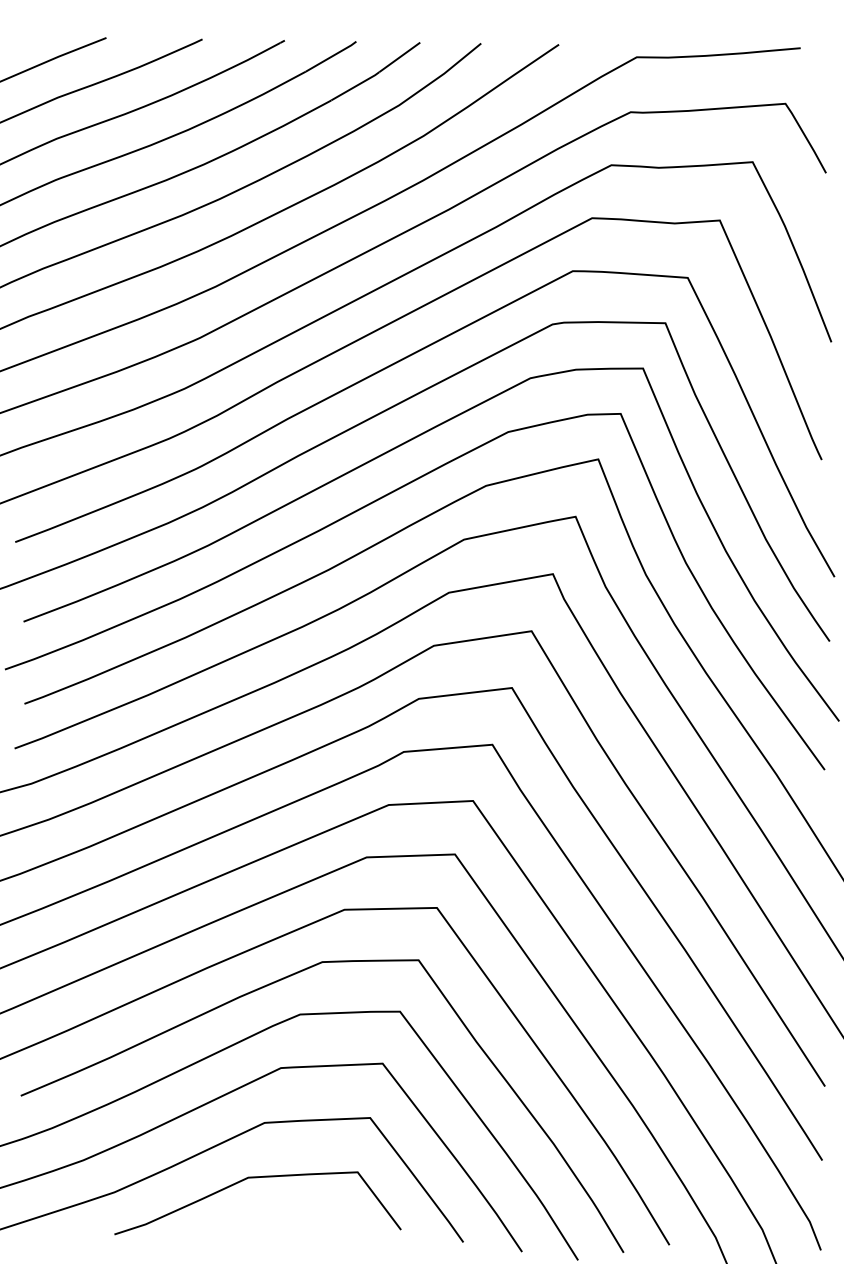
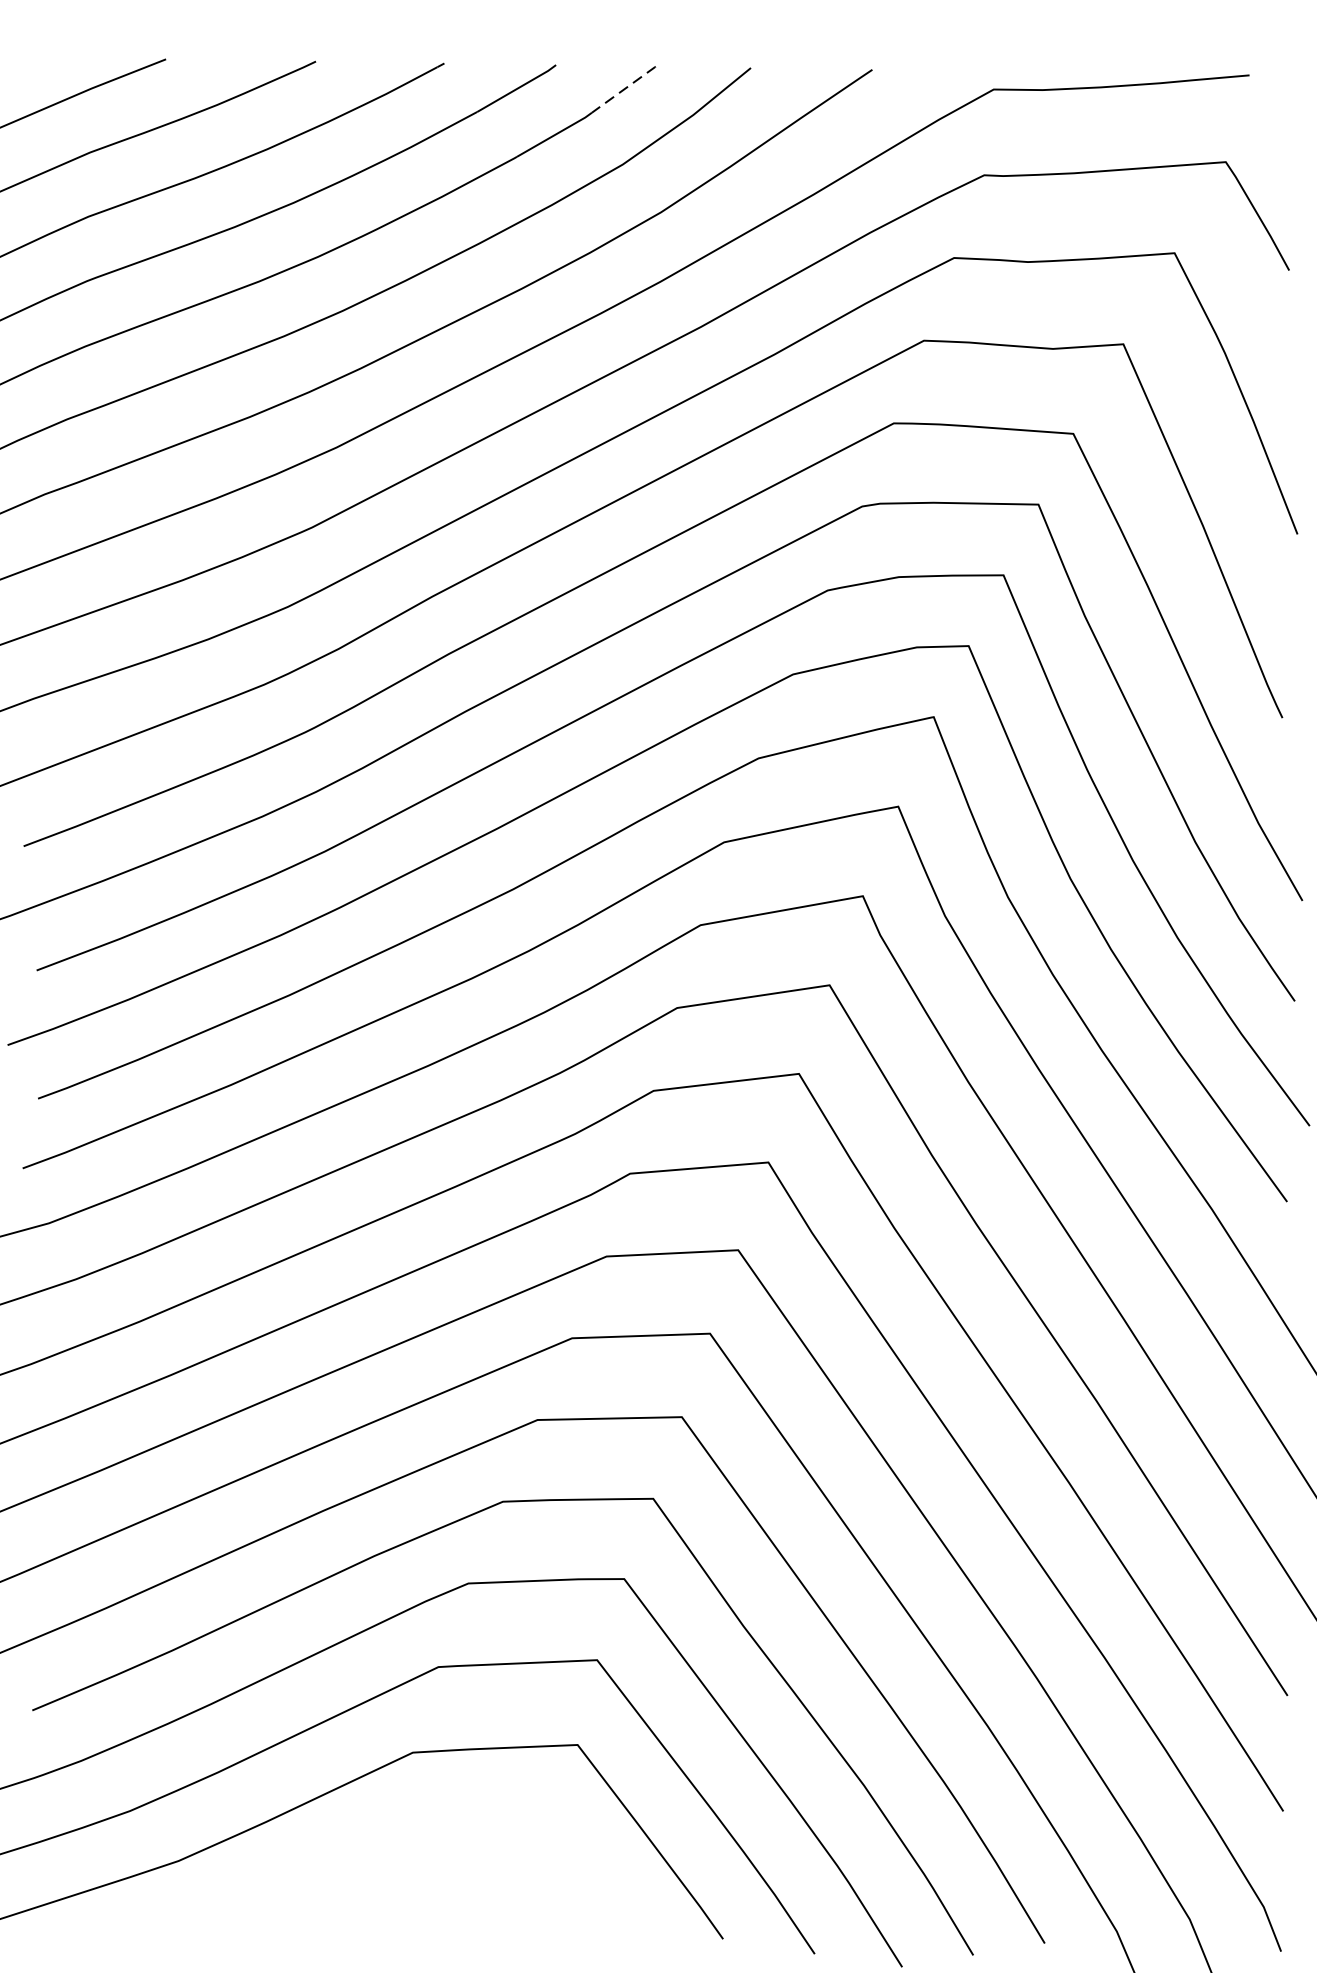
line: (400, 56) -> (624, 88), solid -> dashed
curve: (257, 1178) -> (401, 1839), removed

